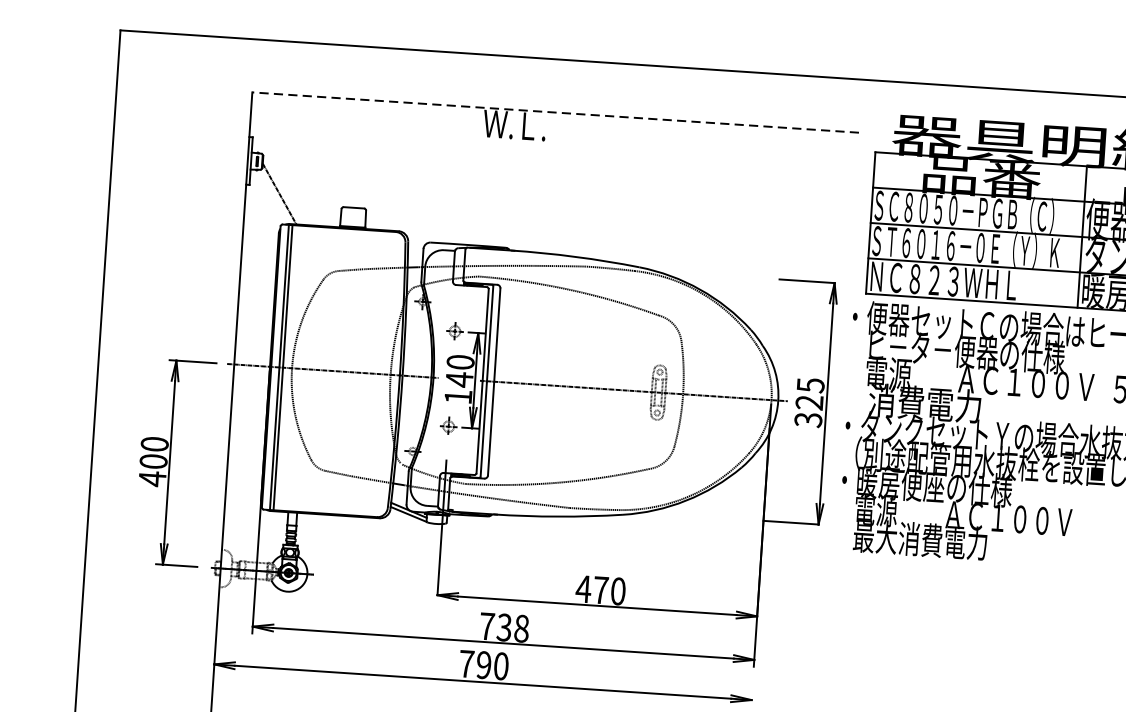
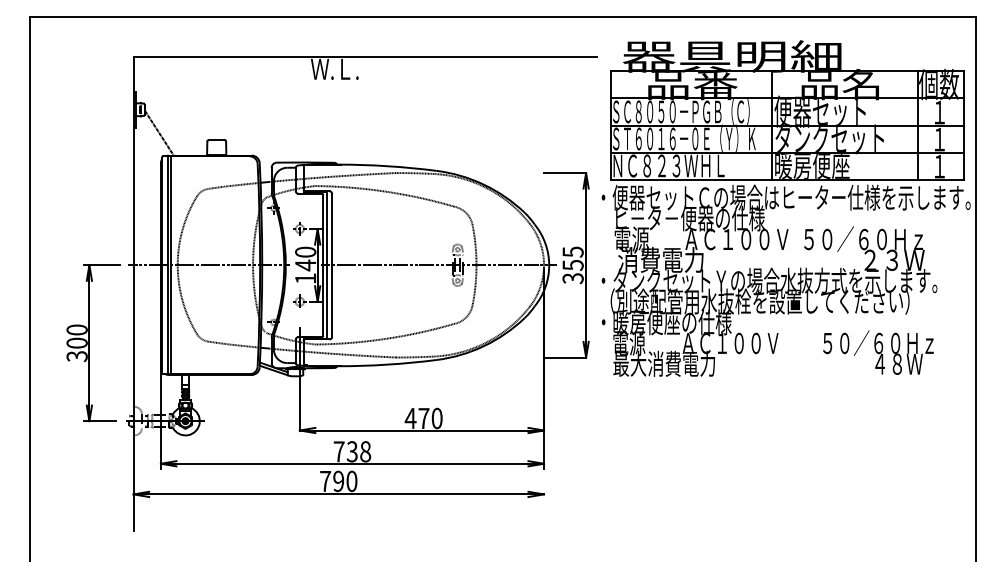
line: (555, 112) -> (365, 57), dashed -> solid
text: (808, 401) -> (572, 264), 325 -> 355
text: (151, 478) -> (76, 356), 400 -> 300

